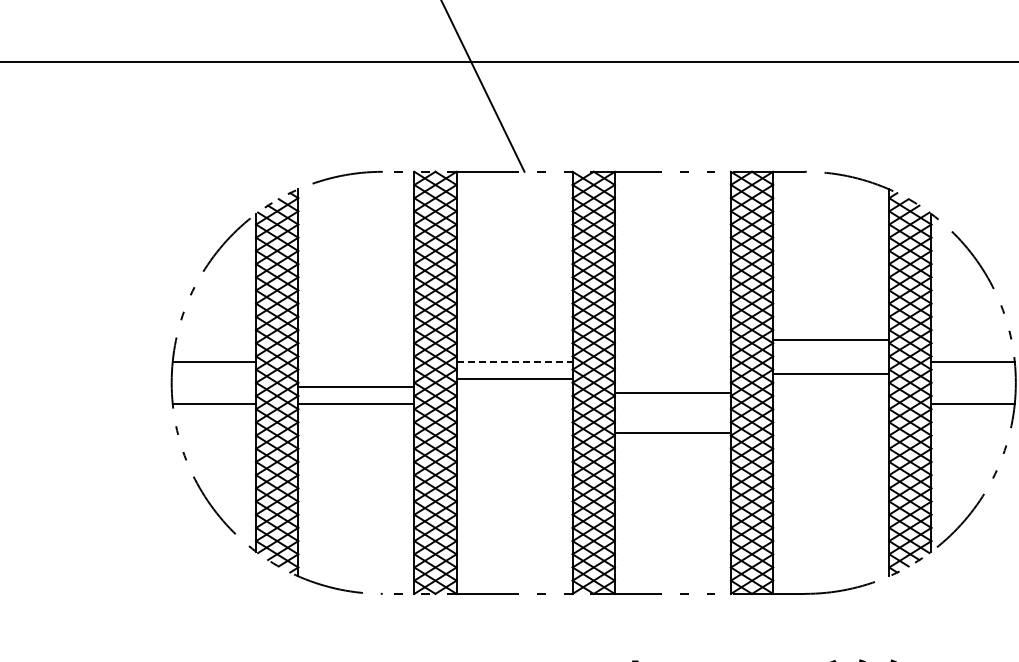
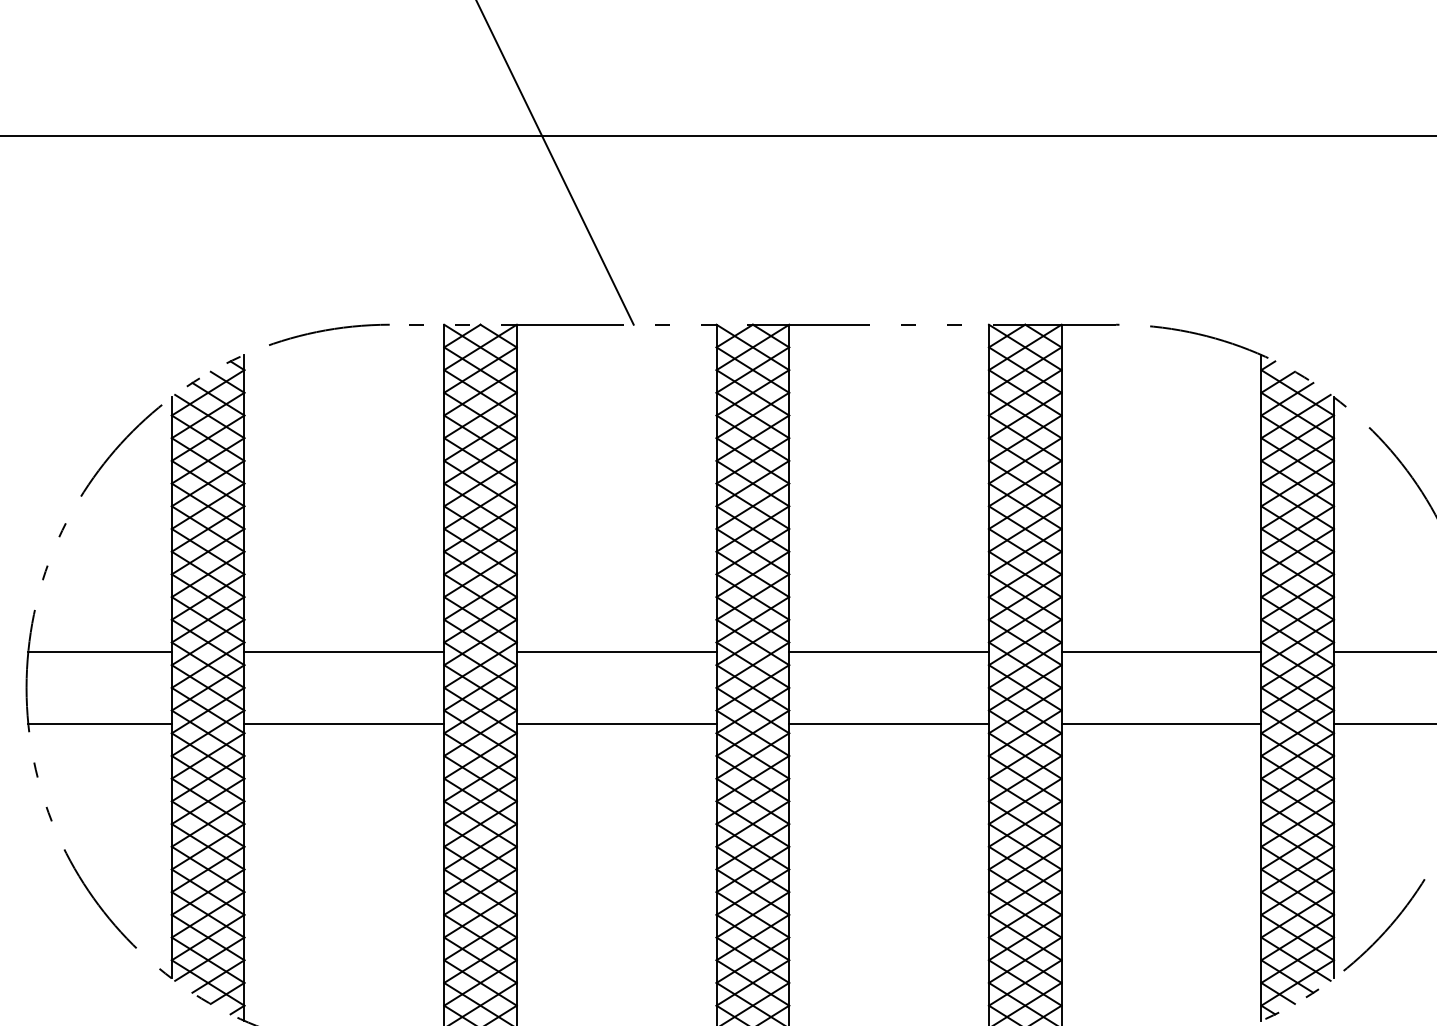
line: (831, 339) -> (1162, 651), moved
line: (515, 361) -> (618, 651), dashed -> solid
line: (831, 373) -> (1162, 723), moved
line: (514, 378) -> (616, 723), moved
line: (356, 386) -> (344, 651), moved
line: (672, 392) -> (888, 651), moved
line: (672, 432) -> (888, 723), moved

